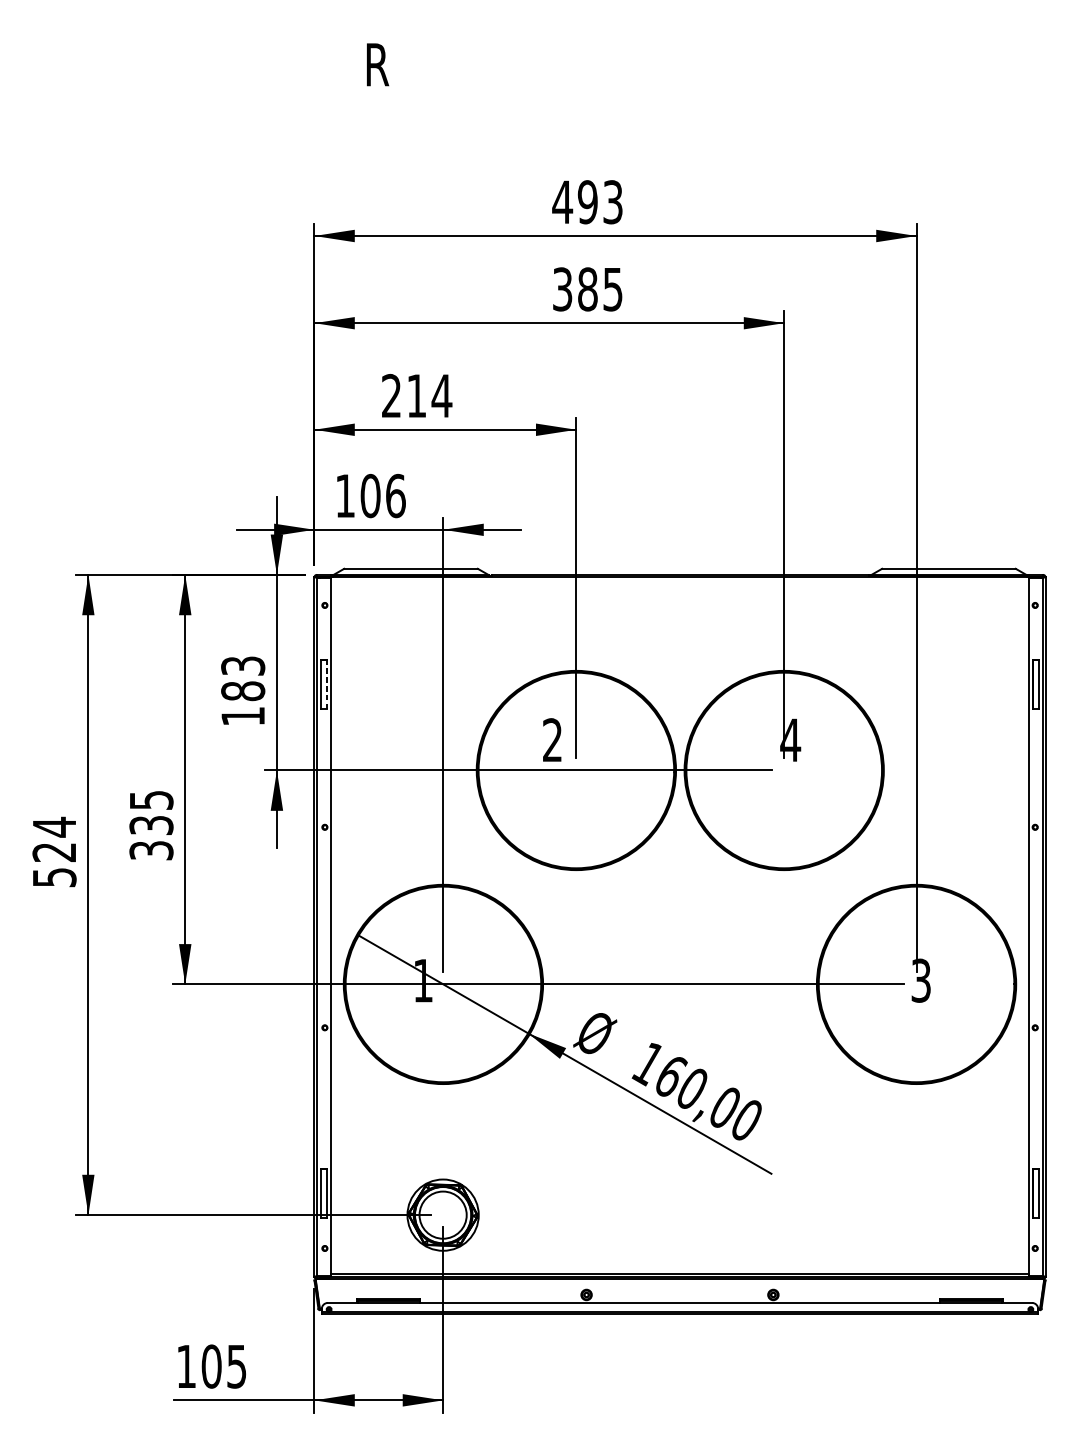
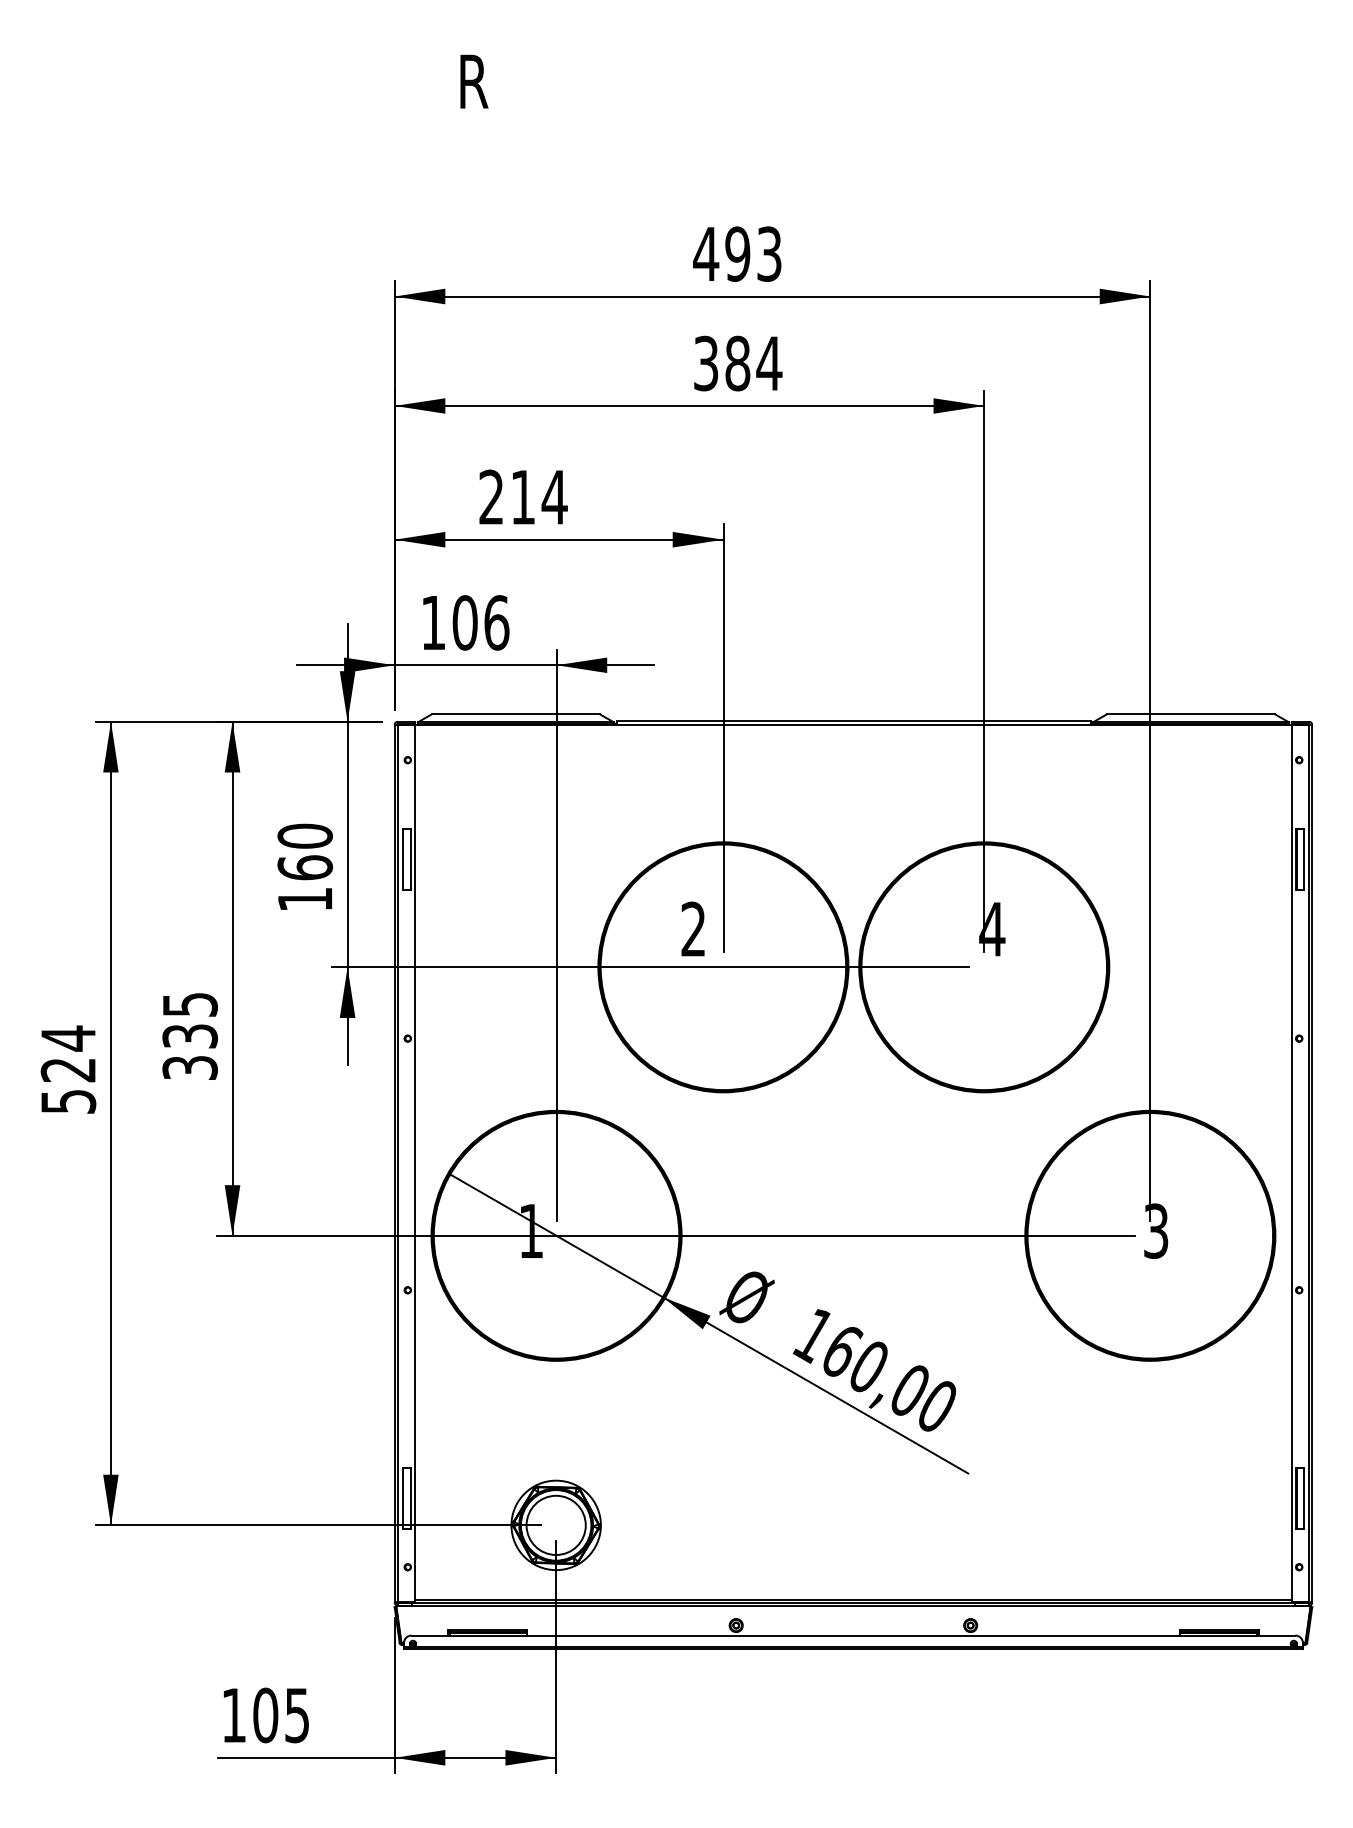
text: (613, 289) -> (769, 363), 385 -> 384
text: (243, 678) -> (305, 851), 183 -> 160
line: (327, 684) -> (410, 859), dashed -> solid

